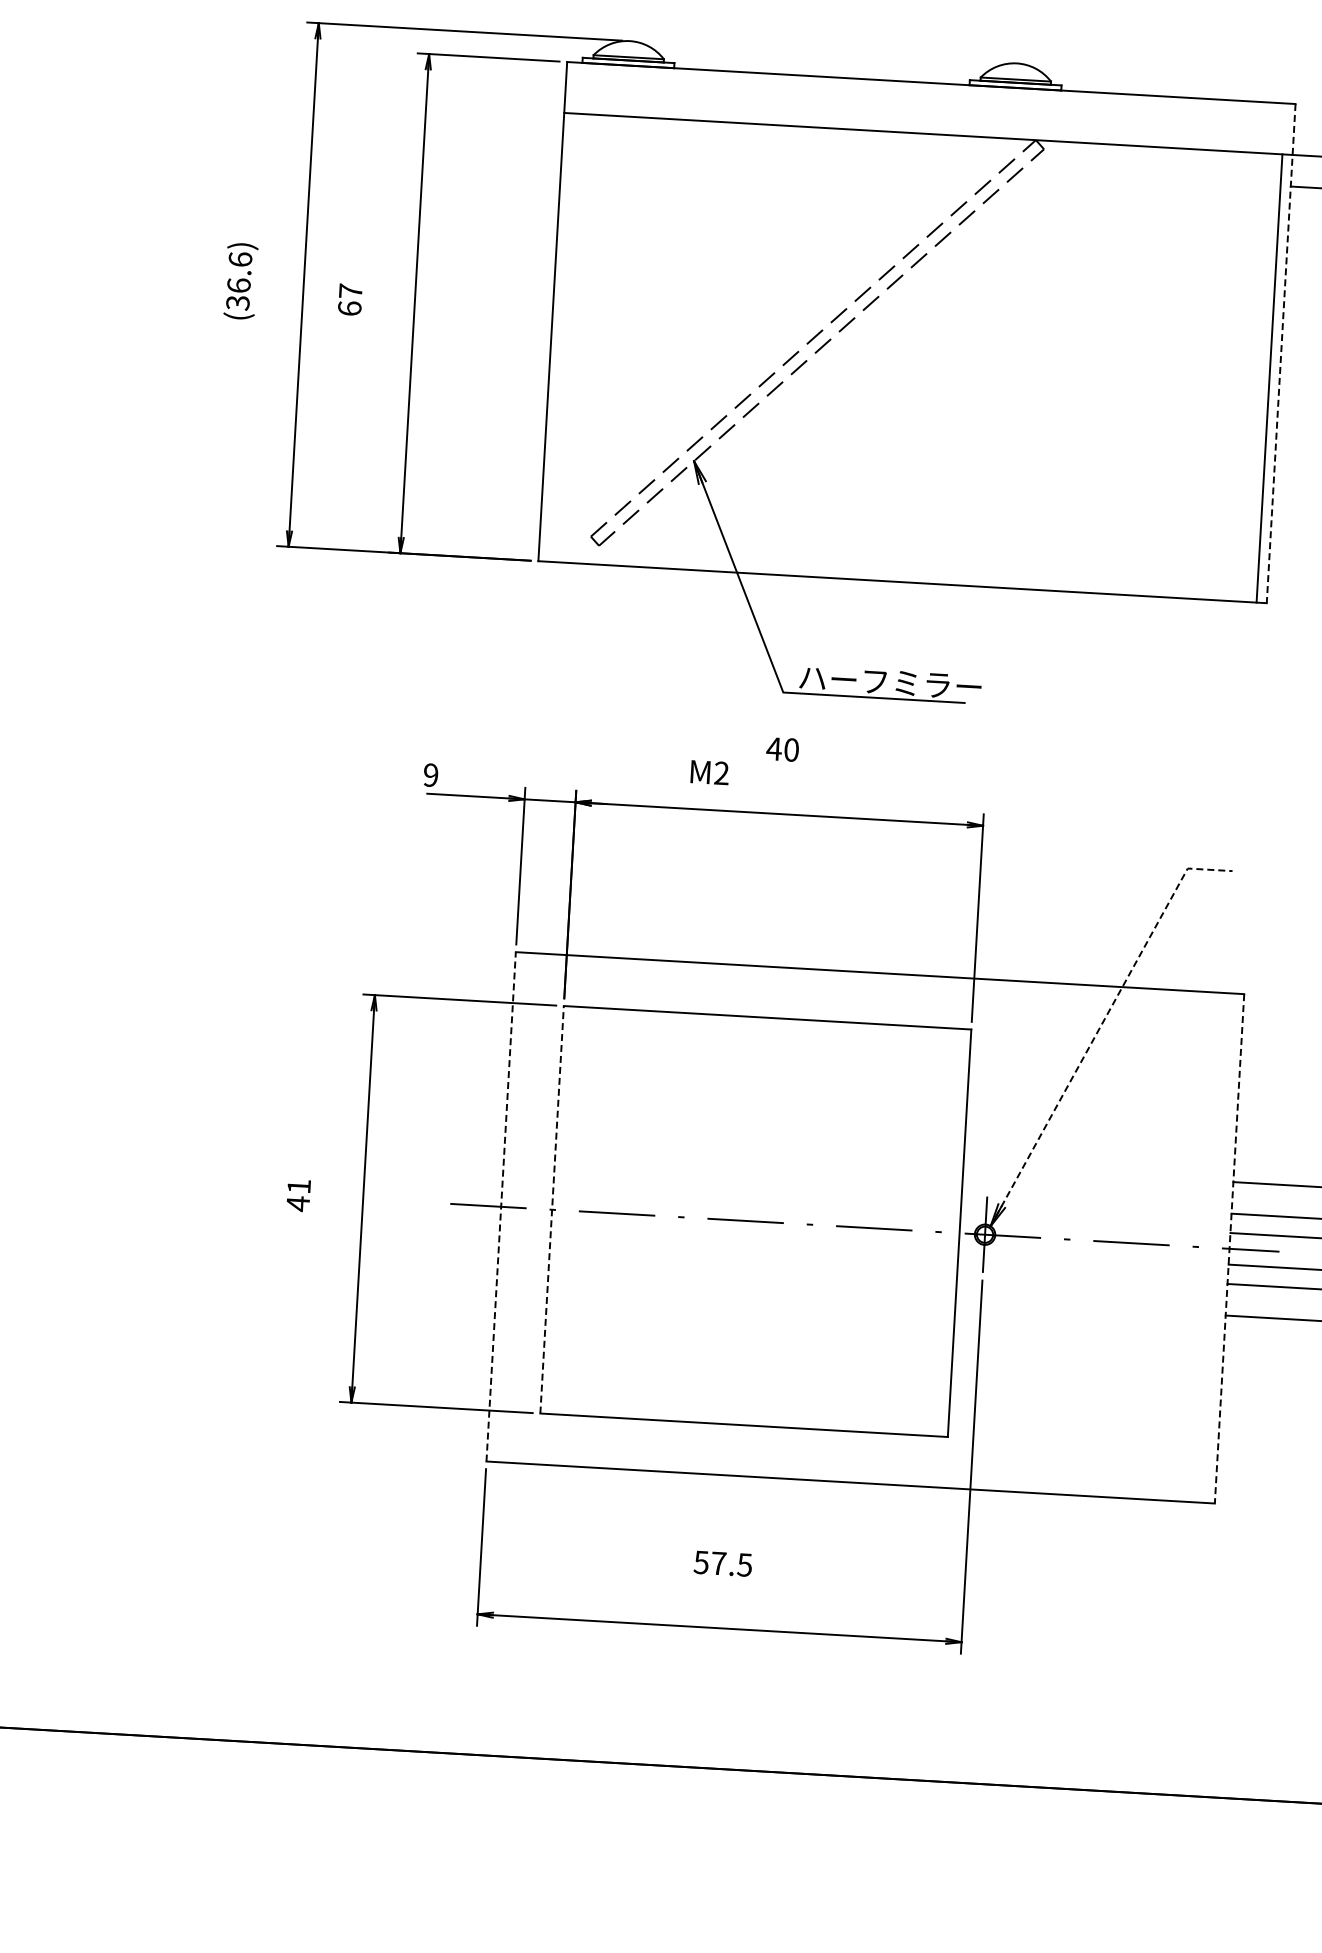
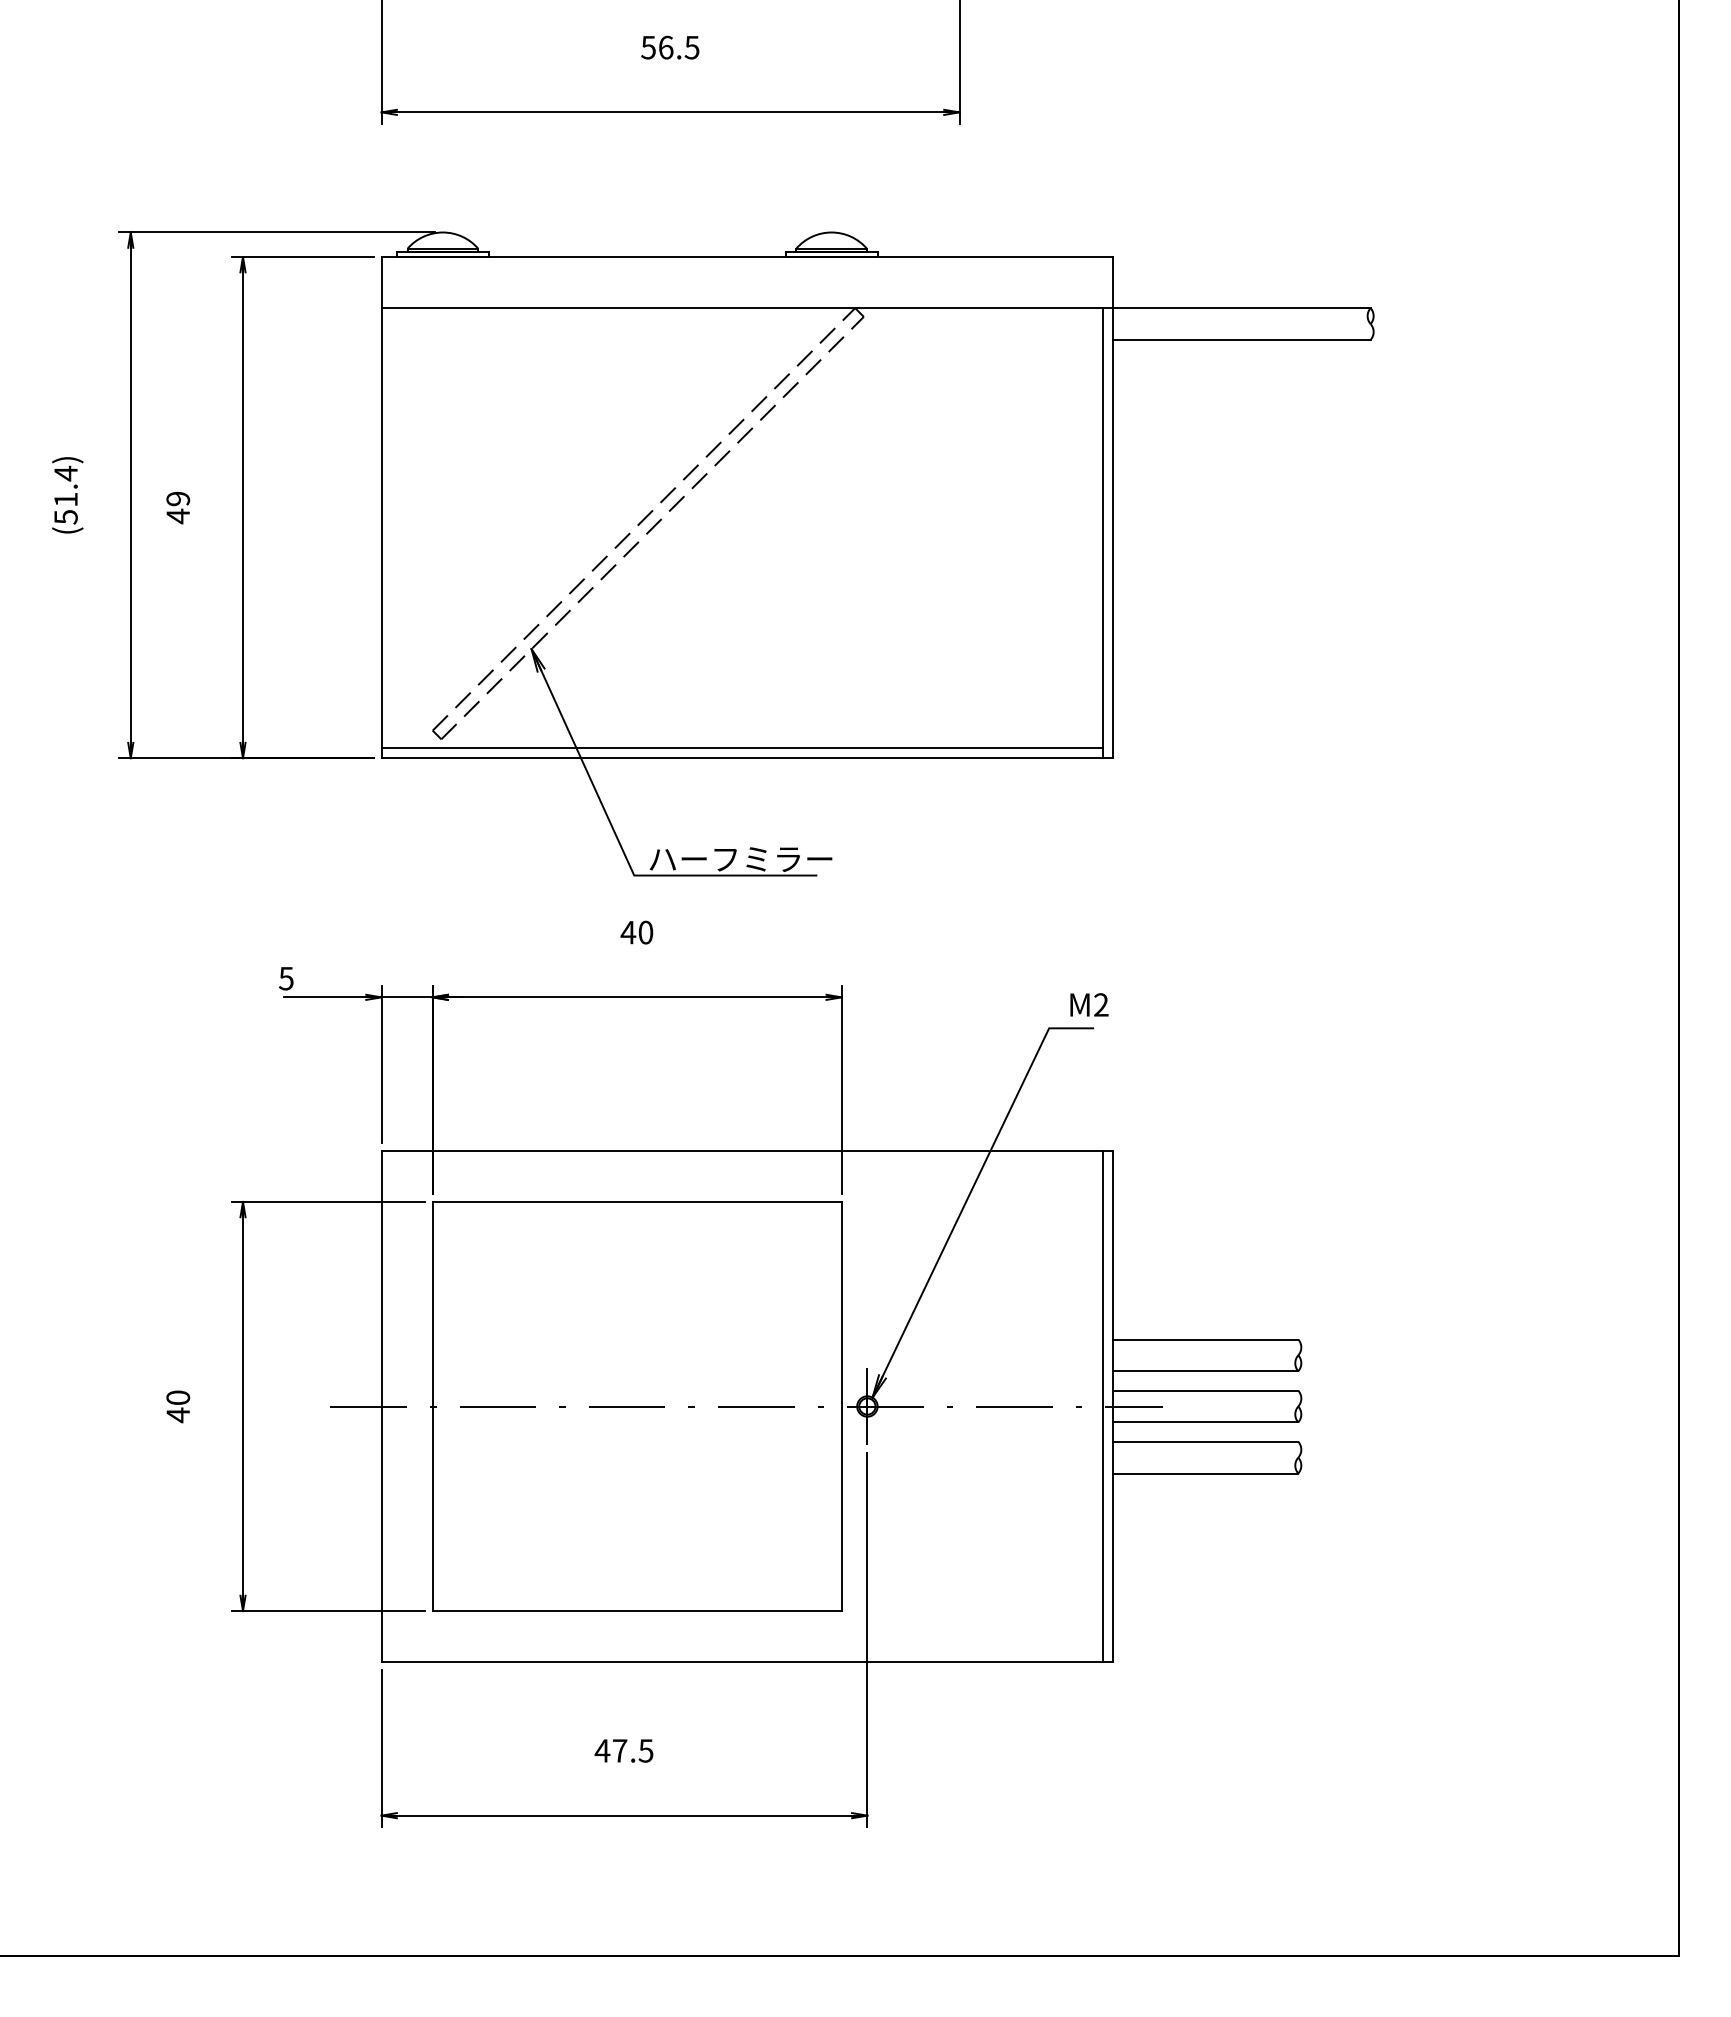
text: (238, 280) -> (65, 494), (36.6) -> (51.4)
text: (350, 299) -> (178, 507), 67 -> 49
line: (1280, 353) -> (1112, 507), dashed -> solid
line: (897, 572) -> (741, 748), added
text: (710, 772) -> (1089, 1004), moved
text: (430, 775) -> (285, 978), 9 -> 5
line: (1100, 1027) -> (970, 1192), dashed -> solid
text: (299, 1186) -> (178, 1397), 41 -> 40
line: (501, 1206) -> (381, 1406), dashed -> solid
line: (551, 1209) -> (432, 1406), dashed -> solid
line: (1219, 1248) -> (1102, 1406), added
line: (1229, 1248) -> (1112, 1406), dashed -> solid
text: (701, 1562) -> (602, 1750), 57.5 -> 47.5

